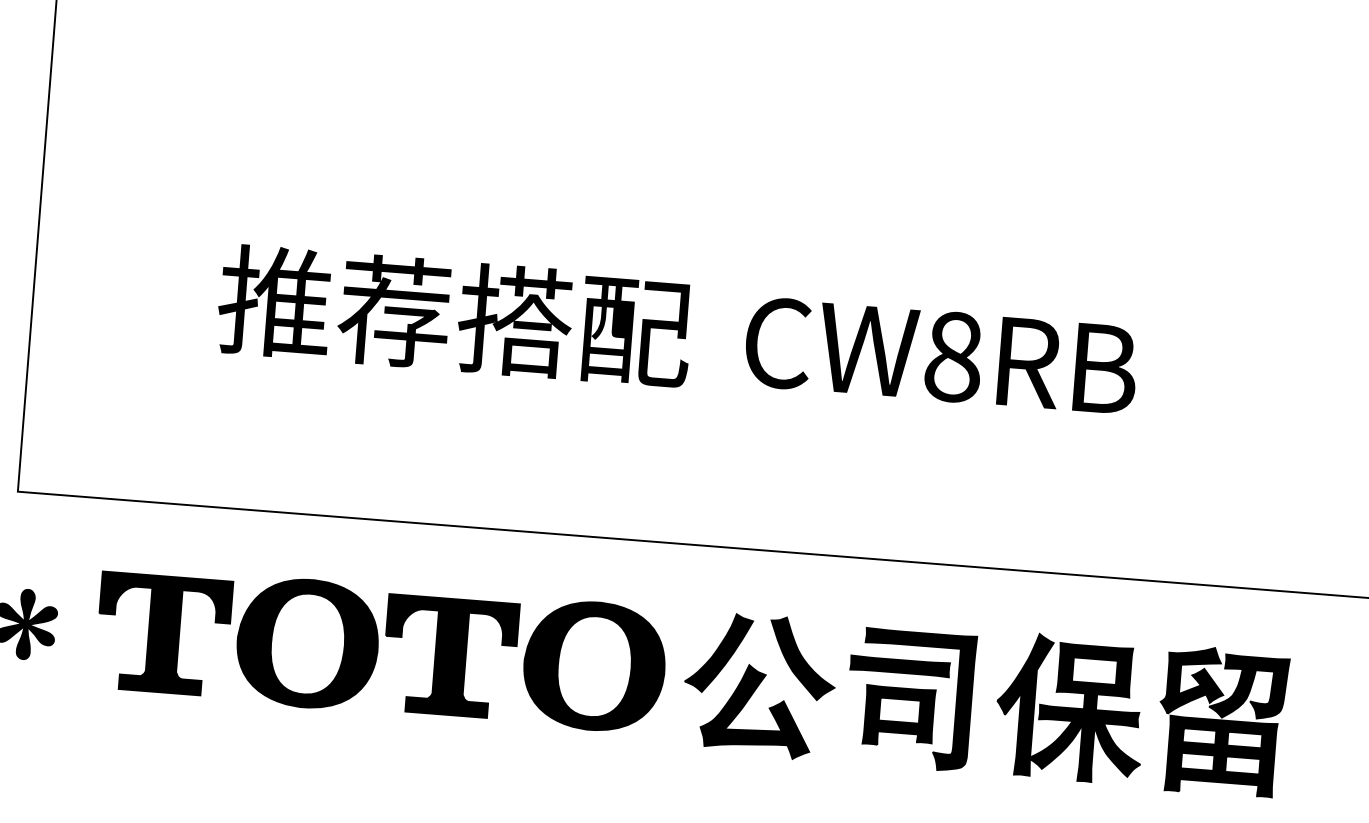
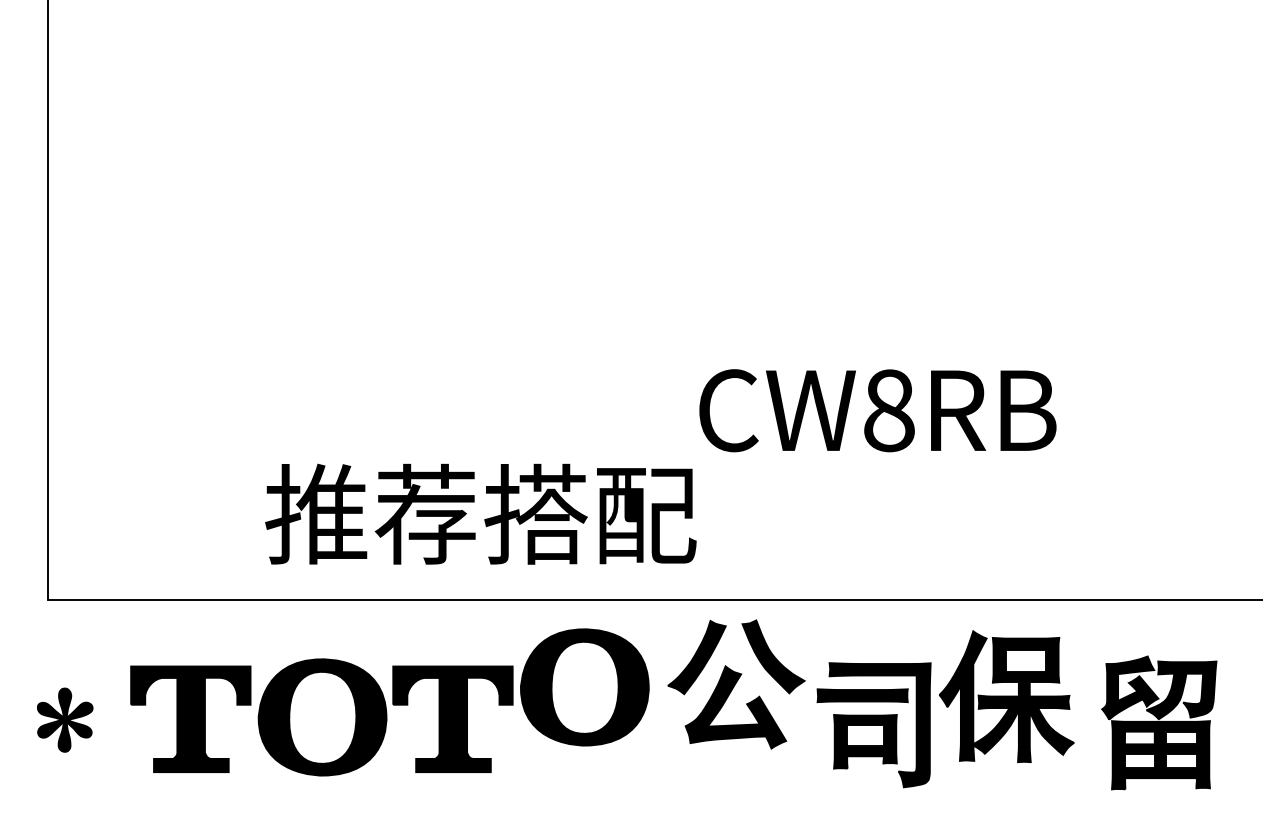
text: (454, 315) -> (480, 513), moved
part: (594, 666) -> (584, 687), moved
part: (759, 685) -> (736, 684), moved
part: (1070, 708) -> (1006, 696), moved

